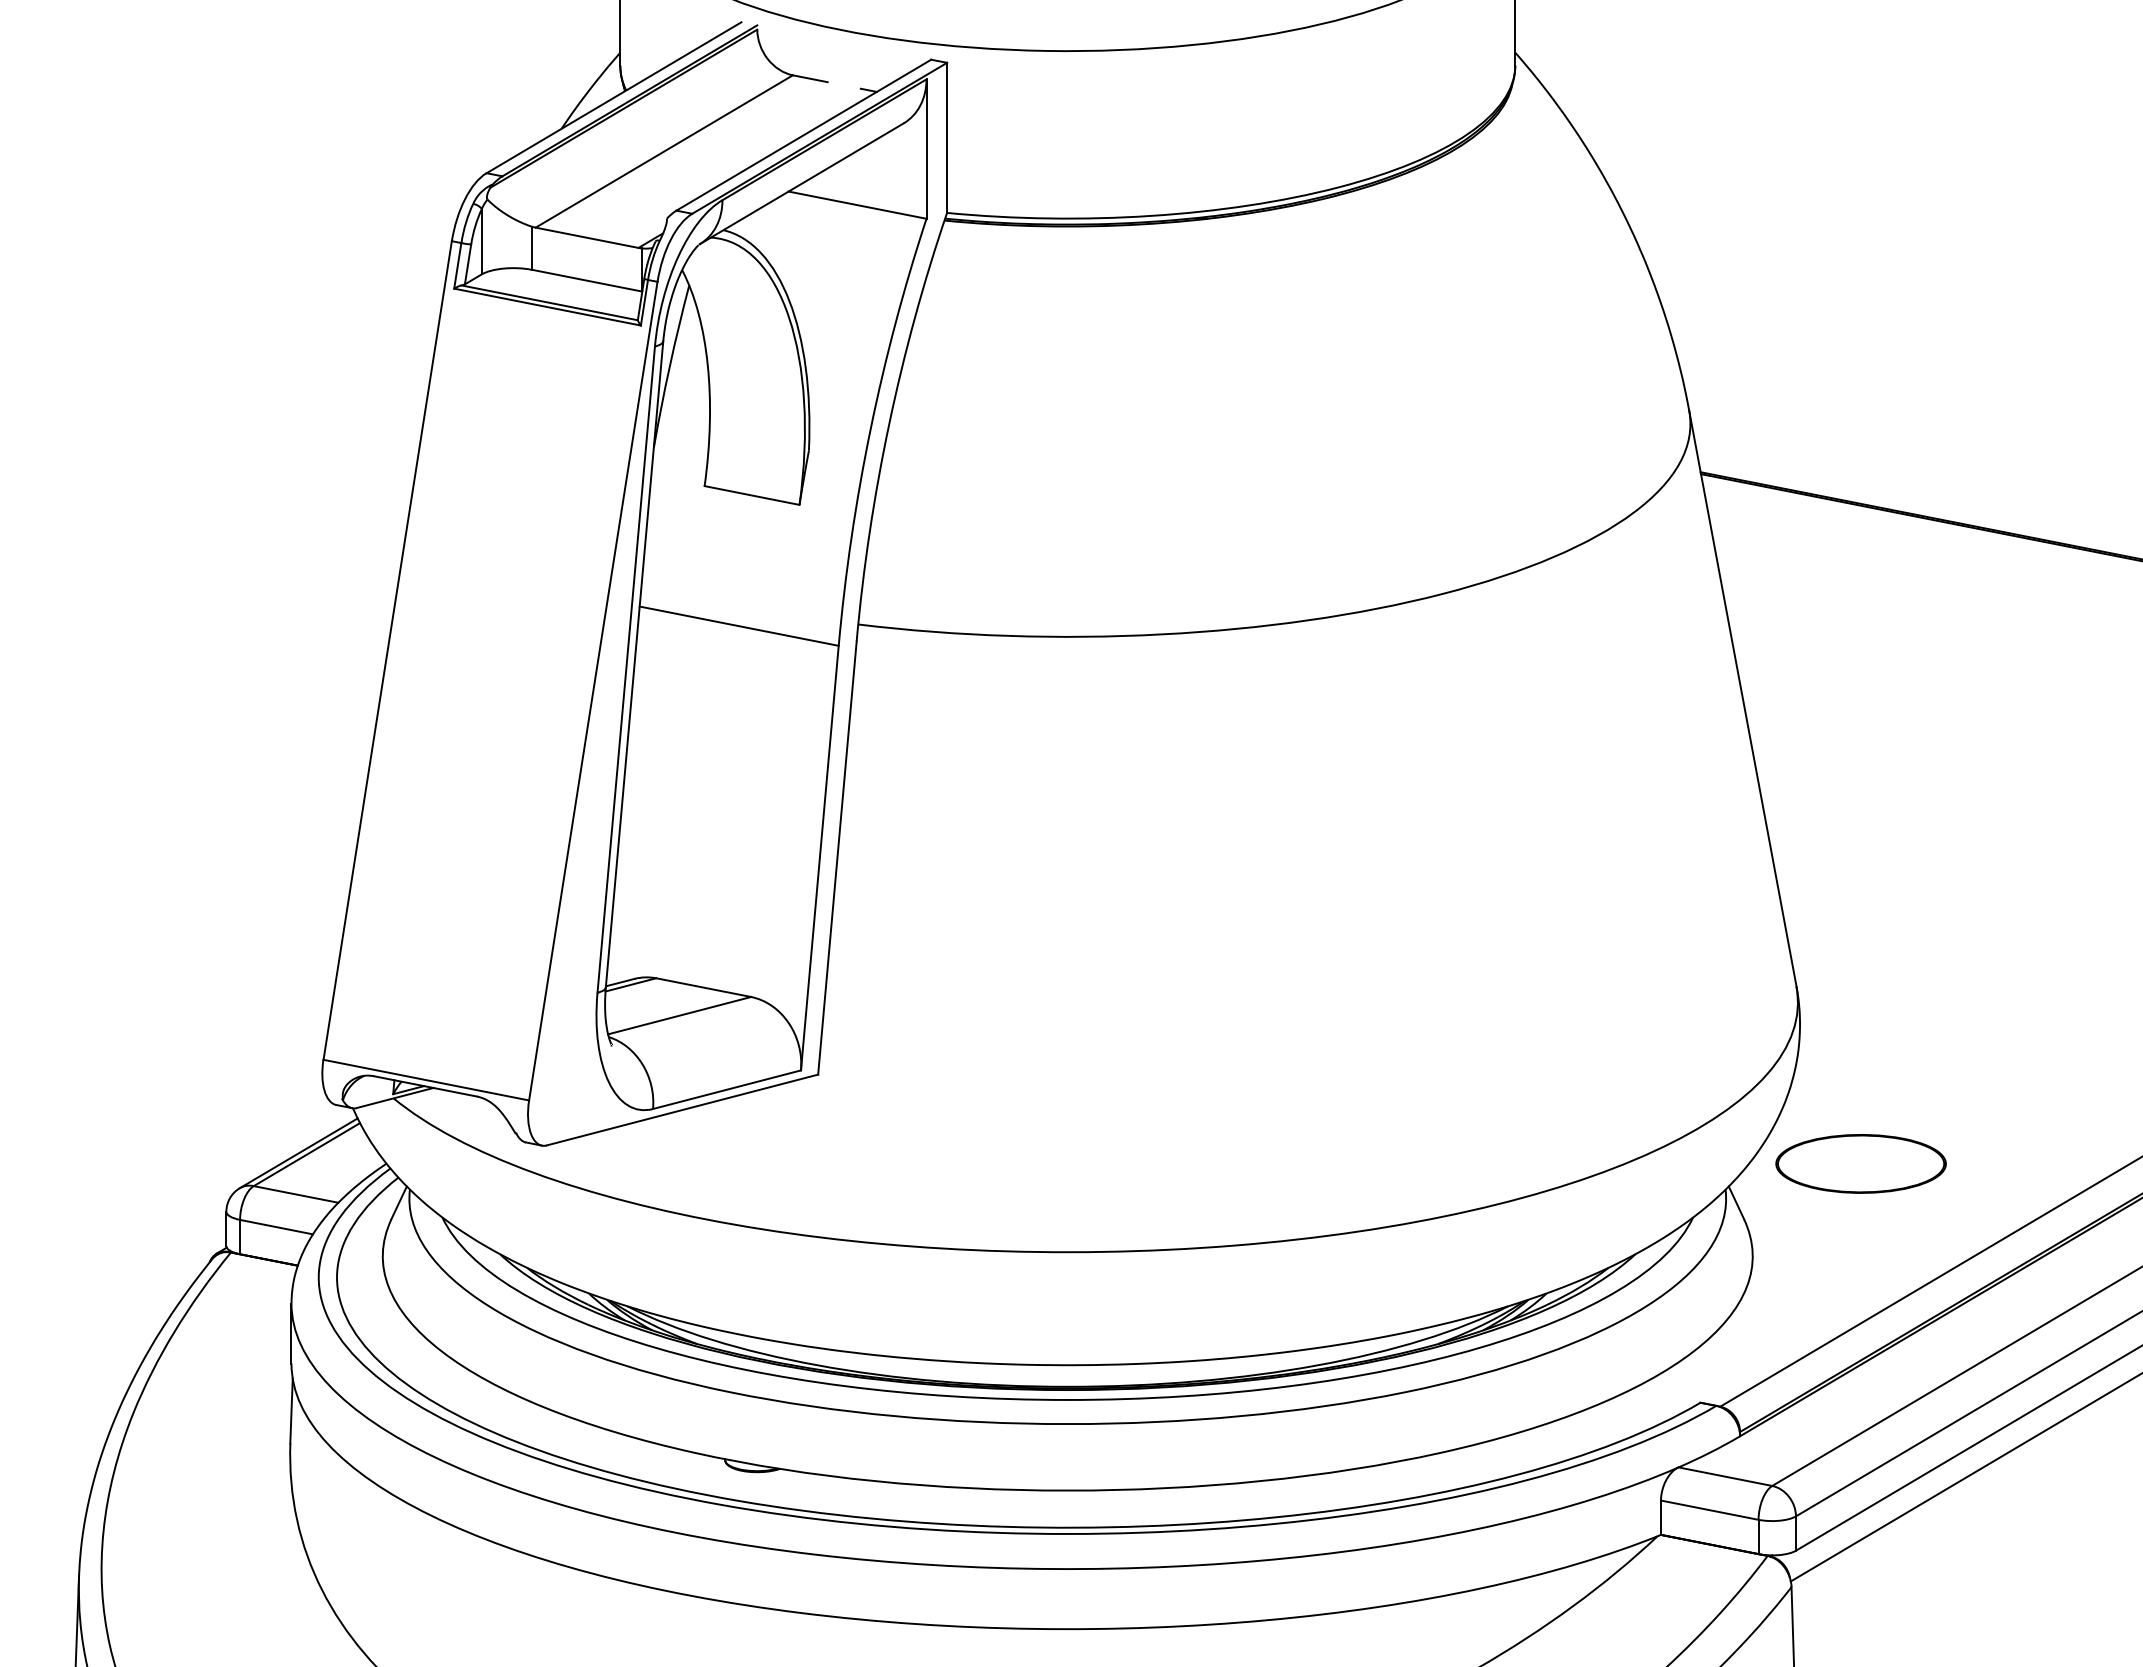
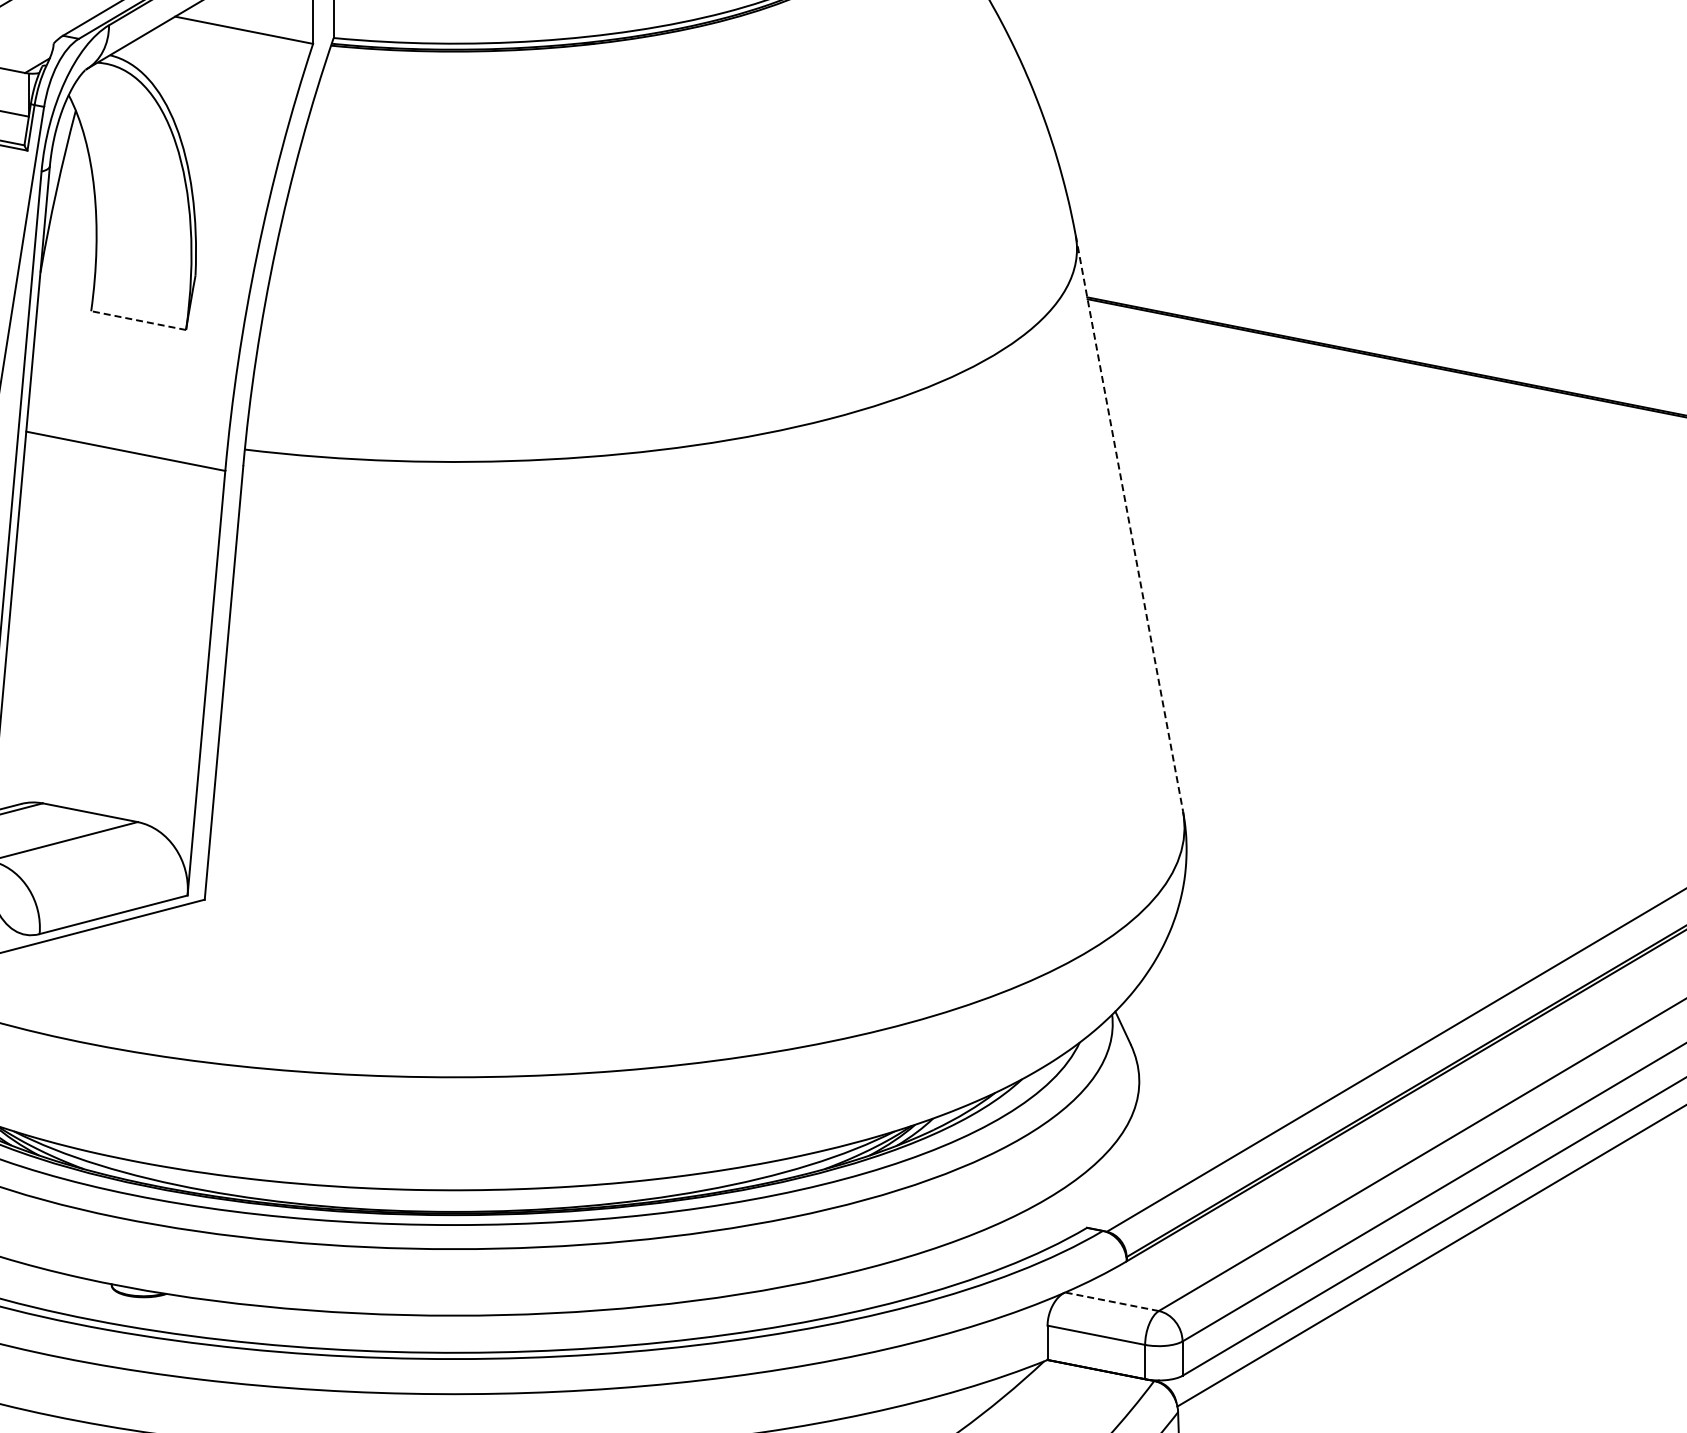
line: (751, 495) -> (138, 320), solid -> dashed
line: (1742, 698) -> (1129, 523), solid -> dashed
part: (1860, 1163) -> (1247, 988), removed
line: (1725, 1476) -> (1112, 1301), solid -> dashed

